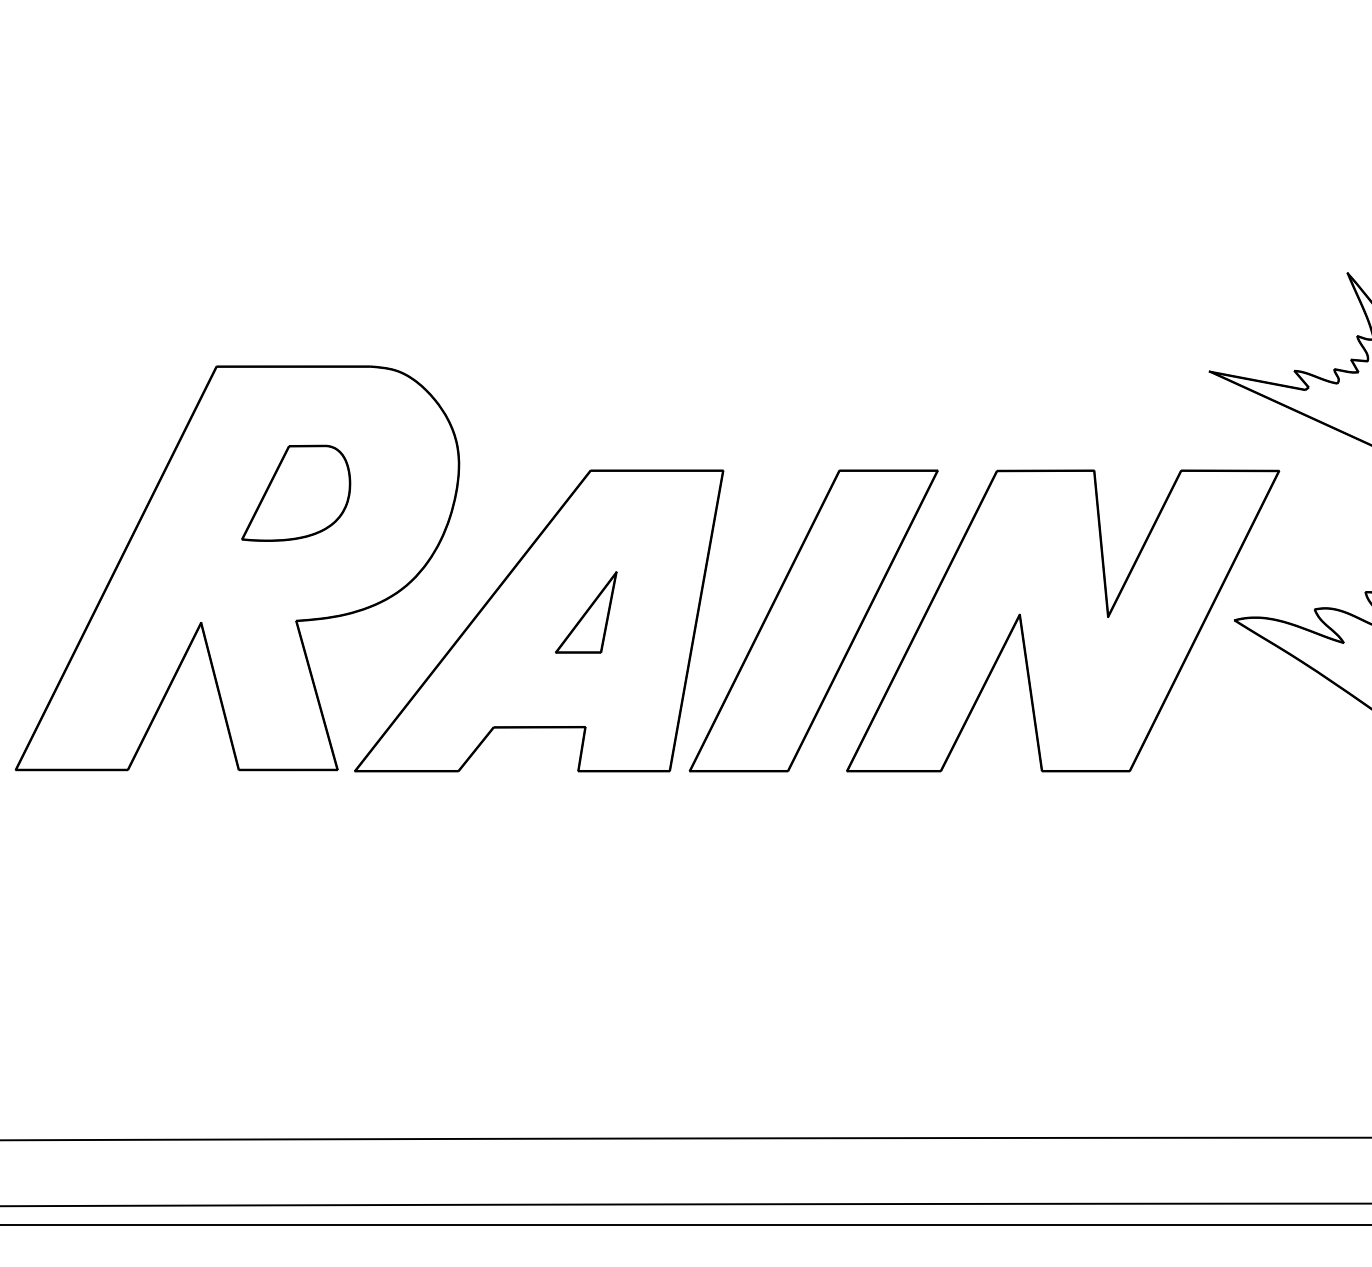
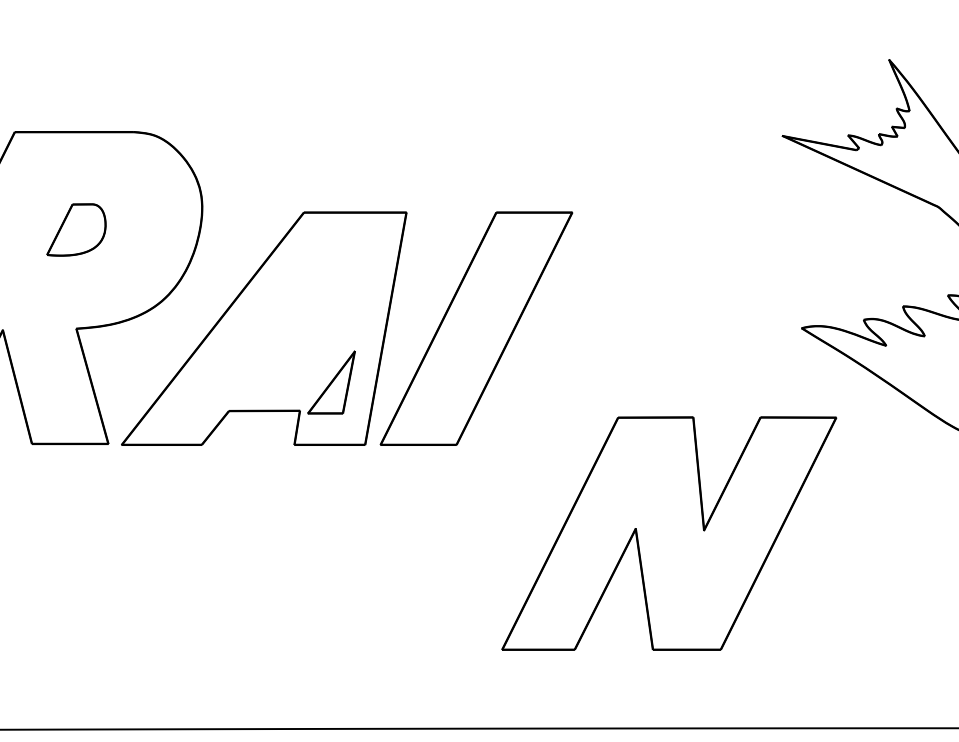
part: (296, 492) -> (76, 229), size x0.7
part: (586, 612) -> (331, 382), moved
part: (1063, 620) -> (669, 533), moved

